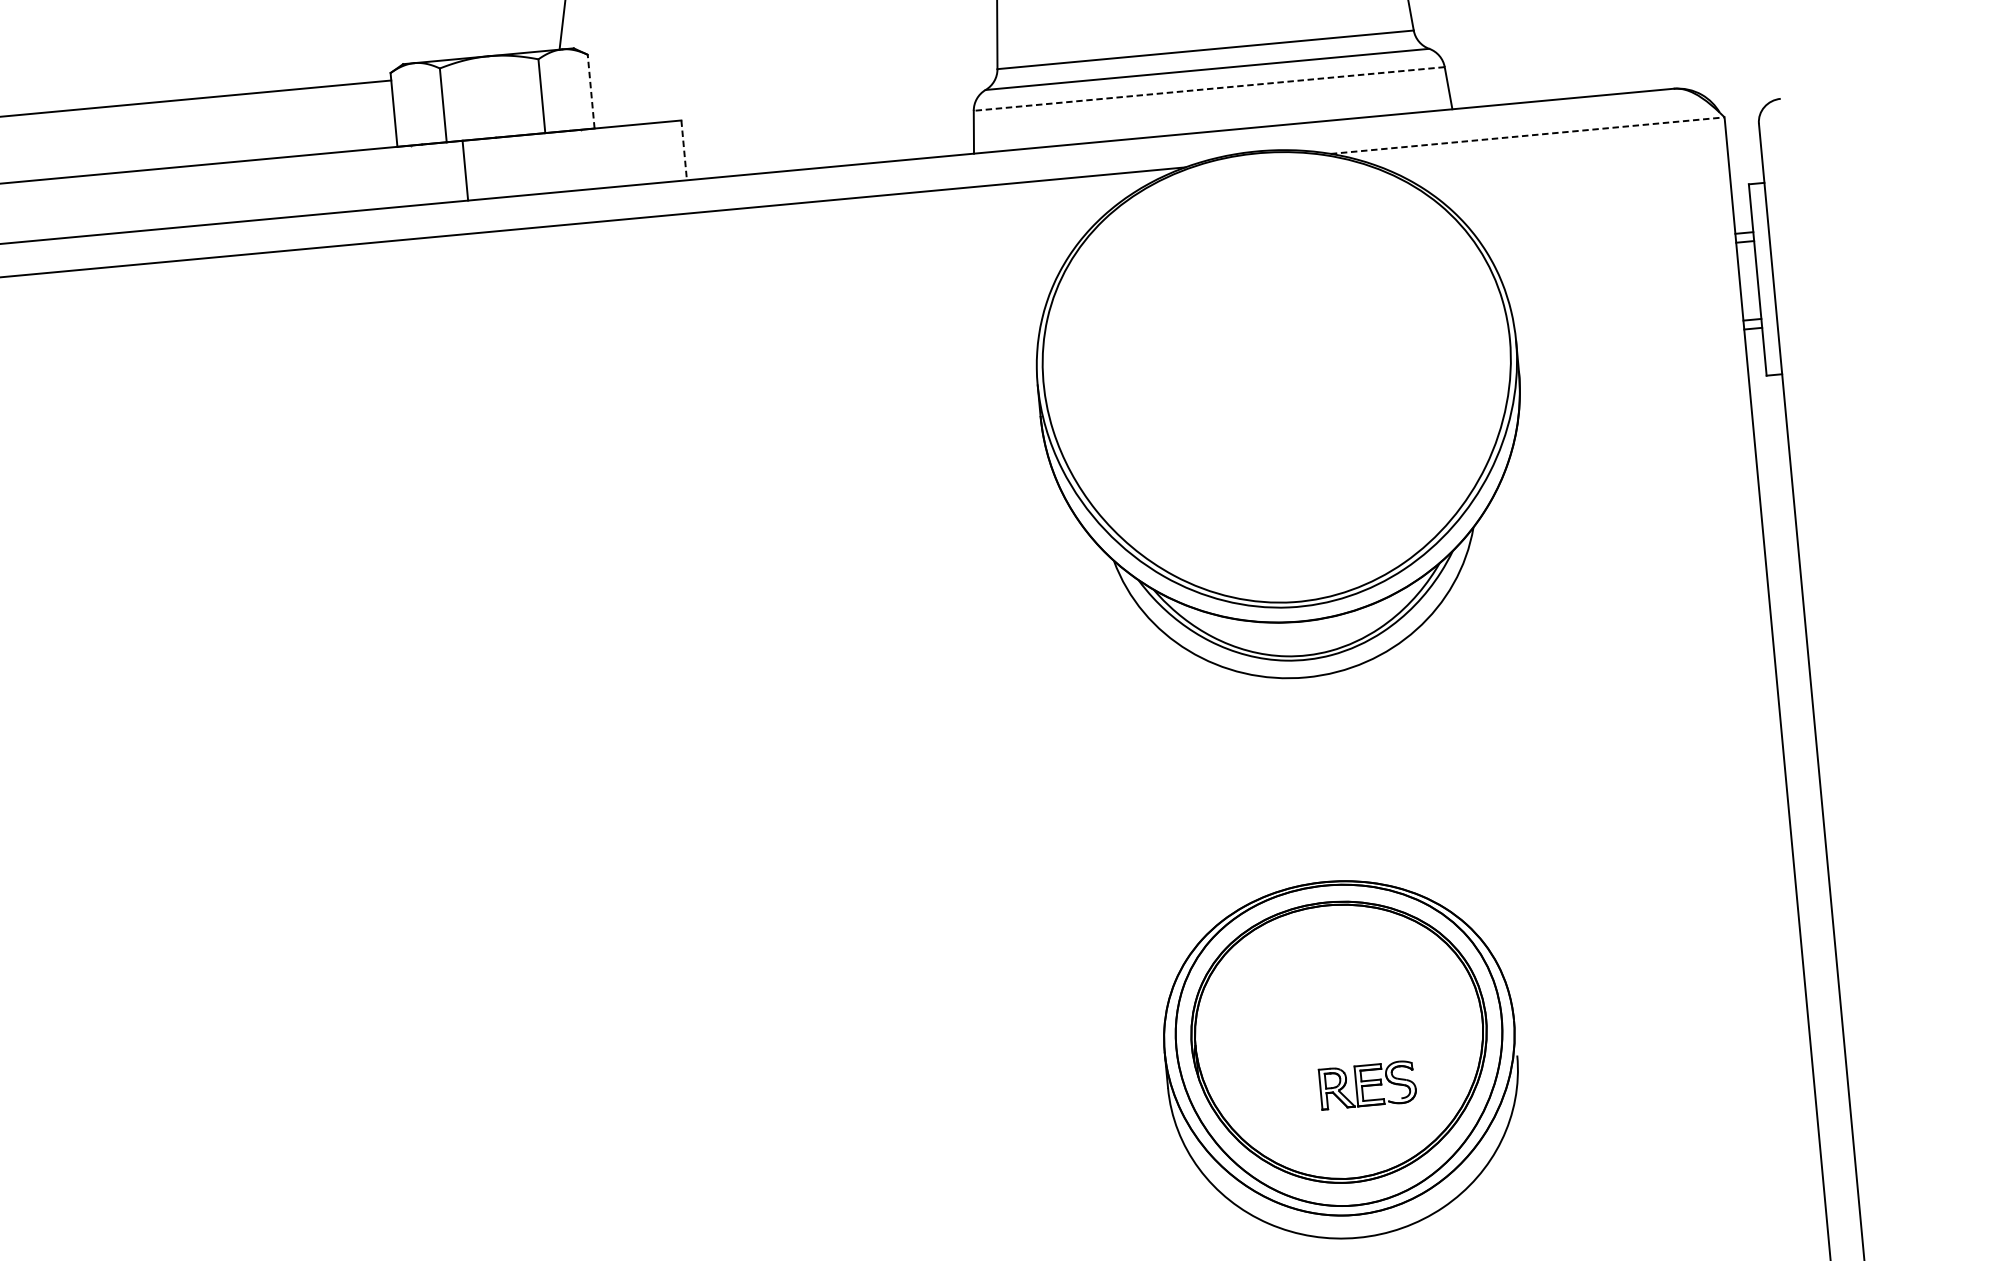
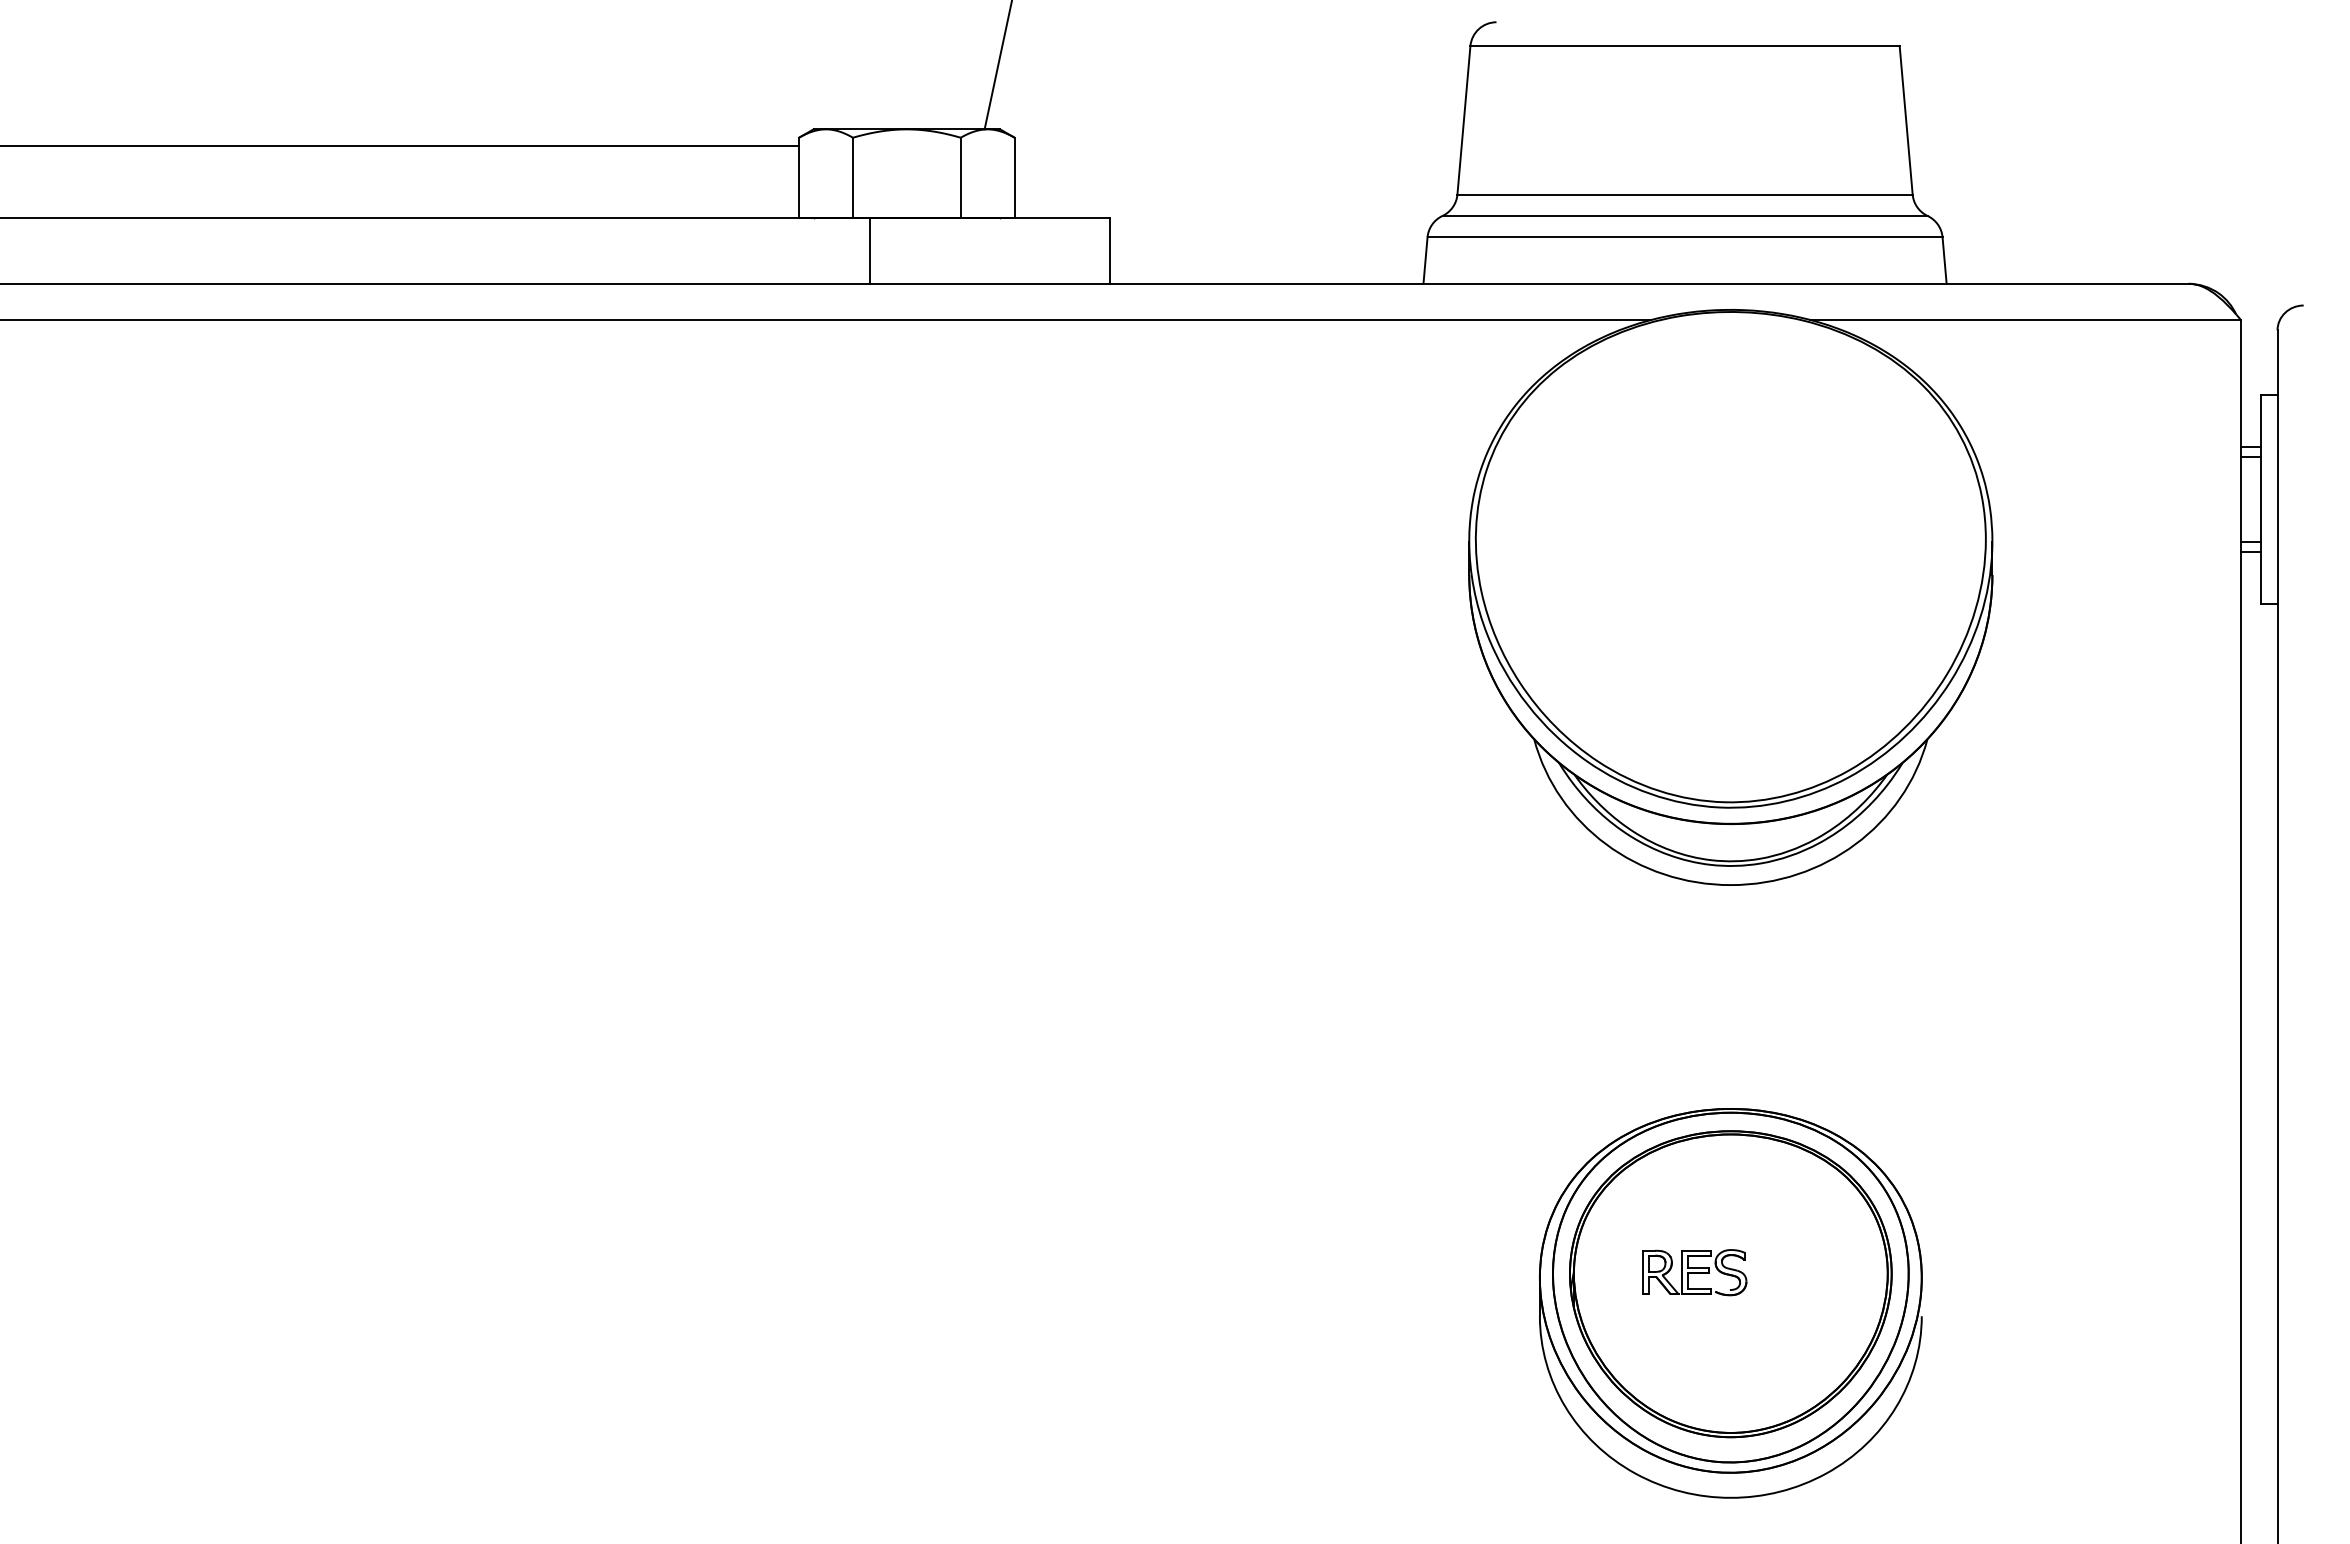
line: (1209, 89) -> (1685, 237), dashed -> solid
line: (590, 91) -> (1014, 177), dashed -> solid
line: (1528, 135) -> (2026, 319), dashed -> solid
line: (684, 150) -> (1109, 251), dashed -> solid
part: (1367, 1085) -> (1694, 1272), moved

